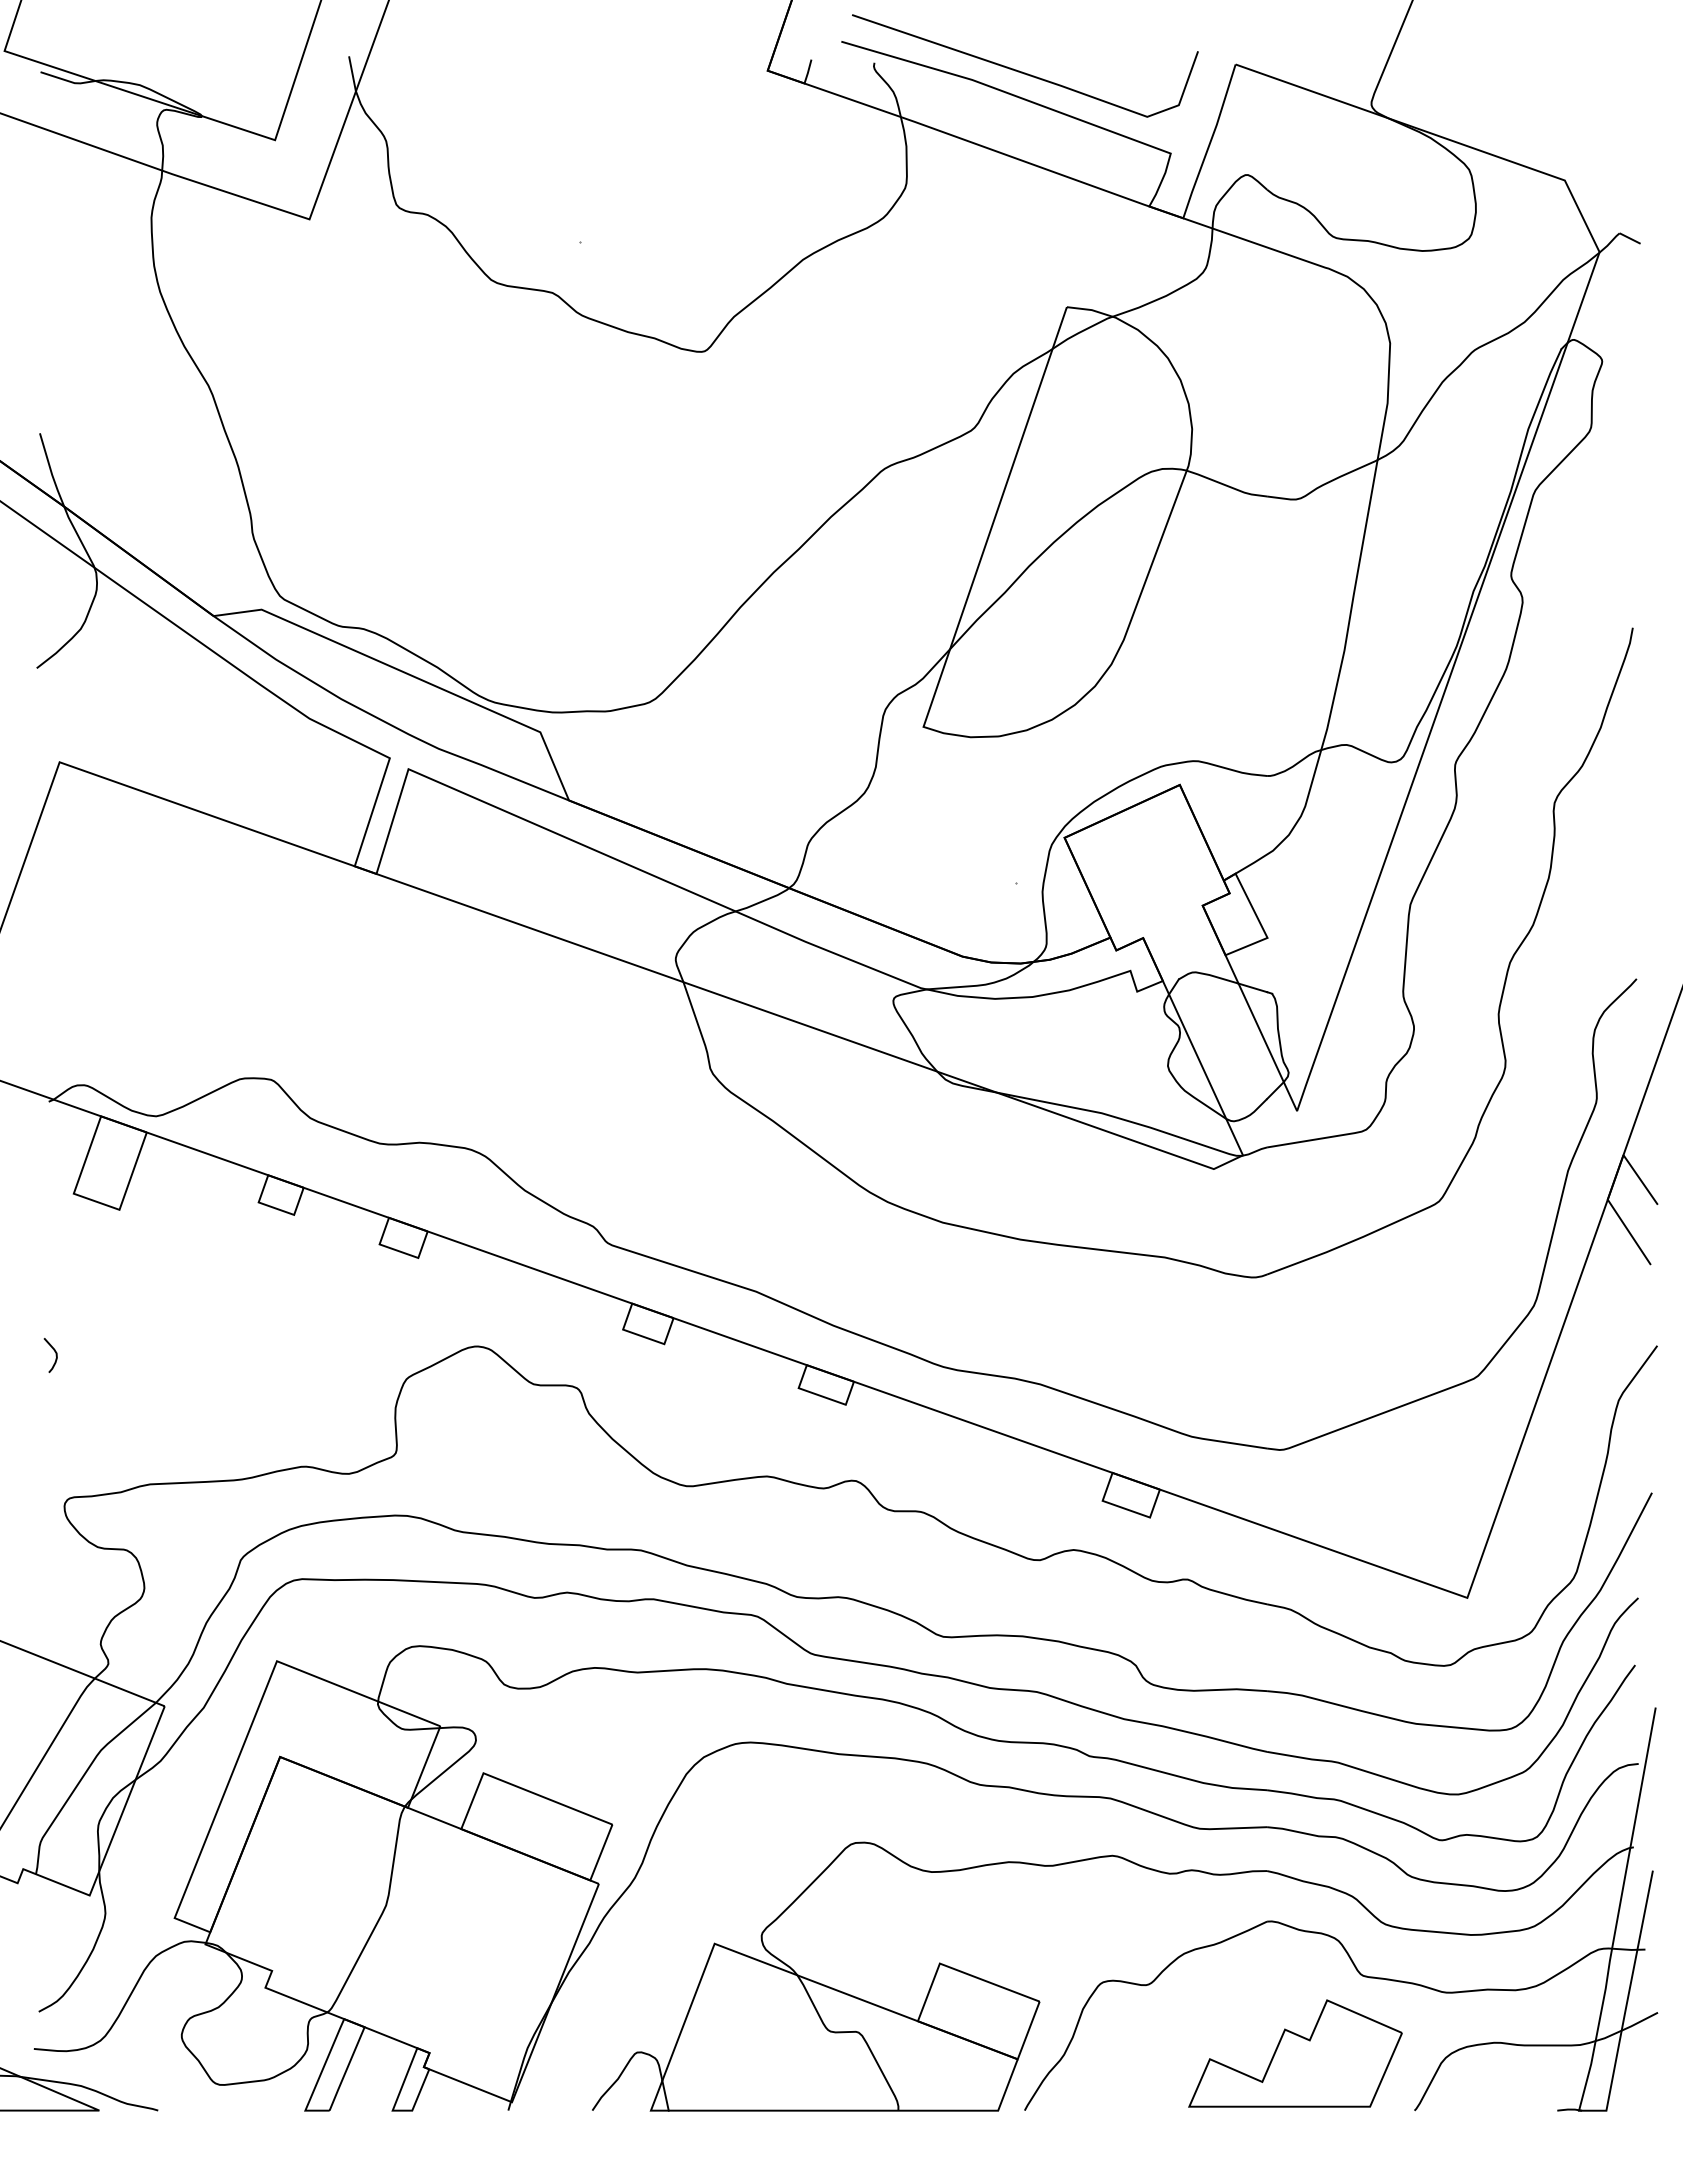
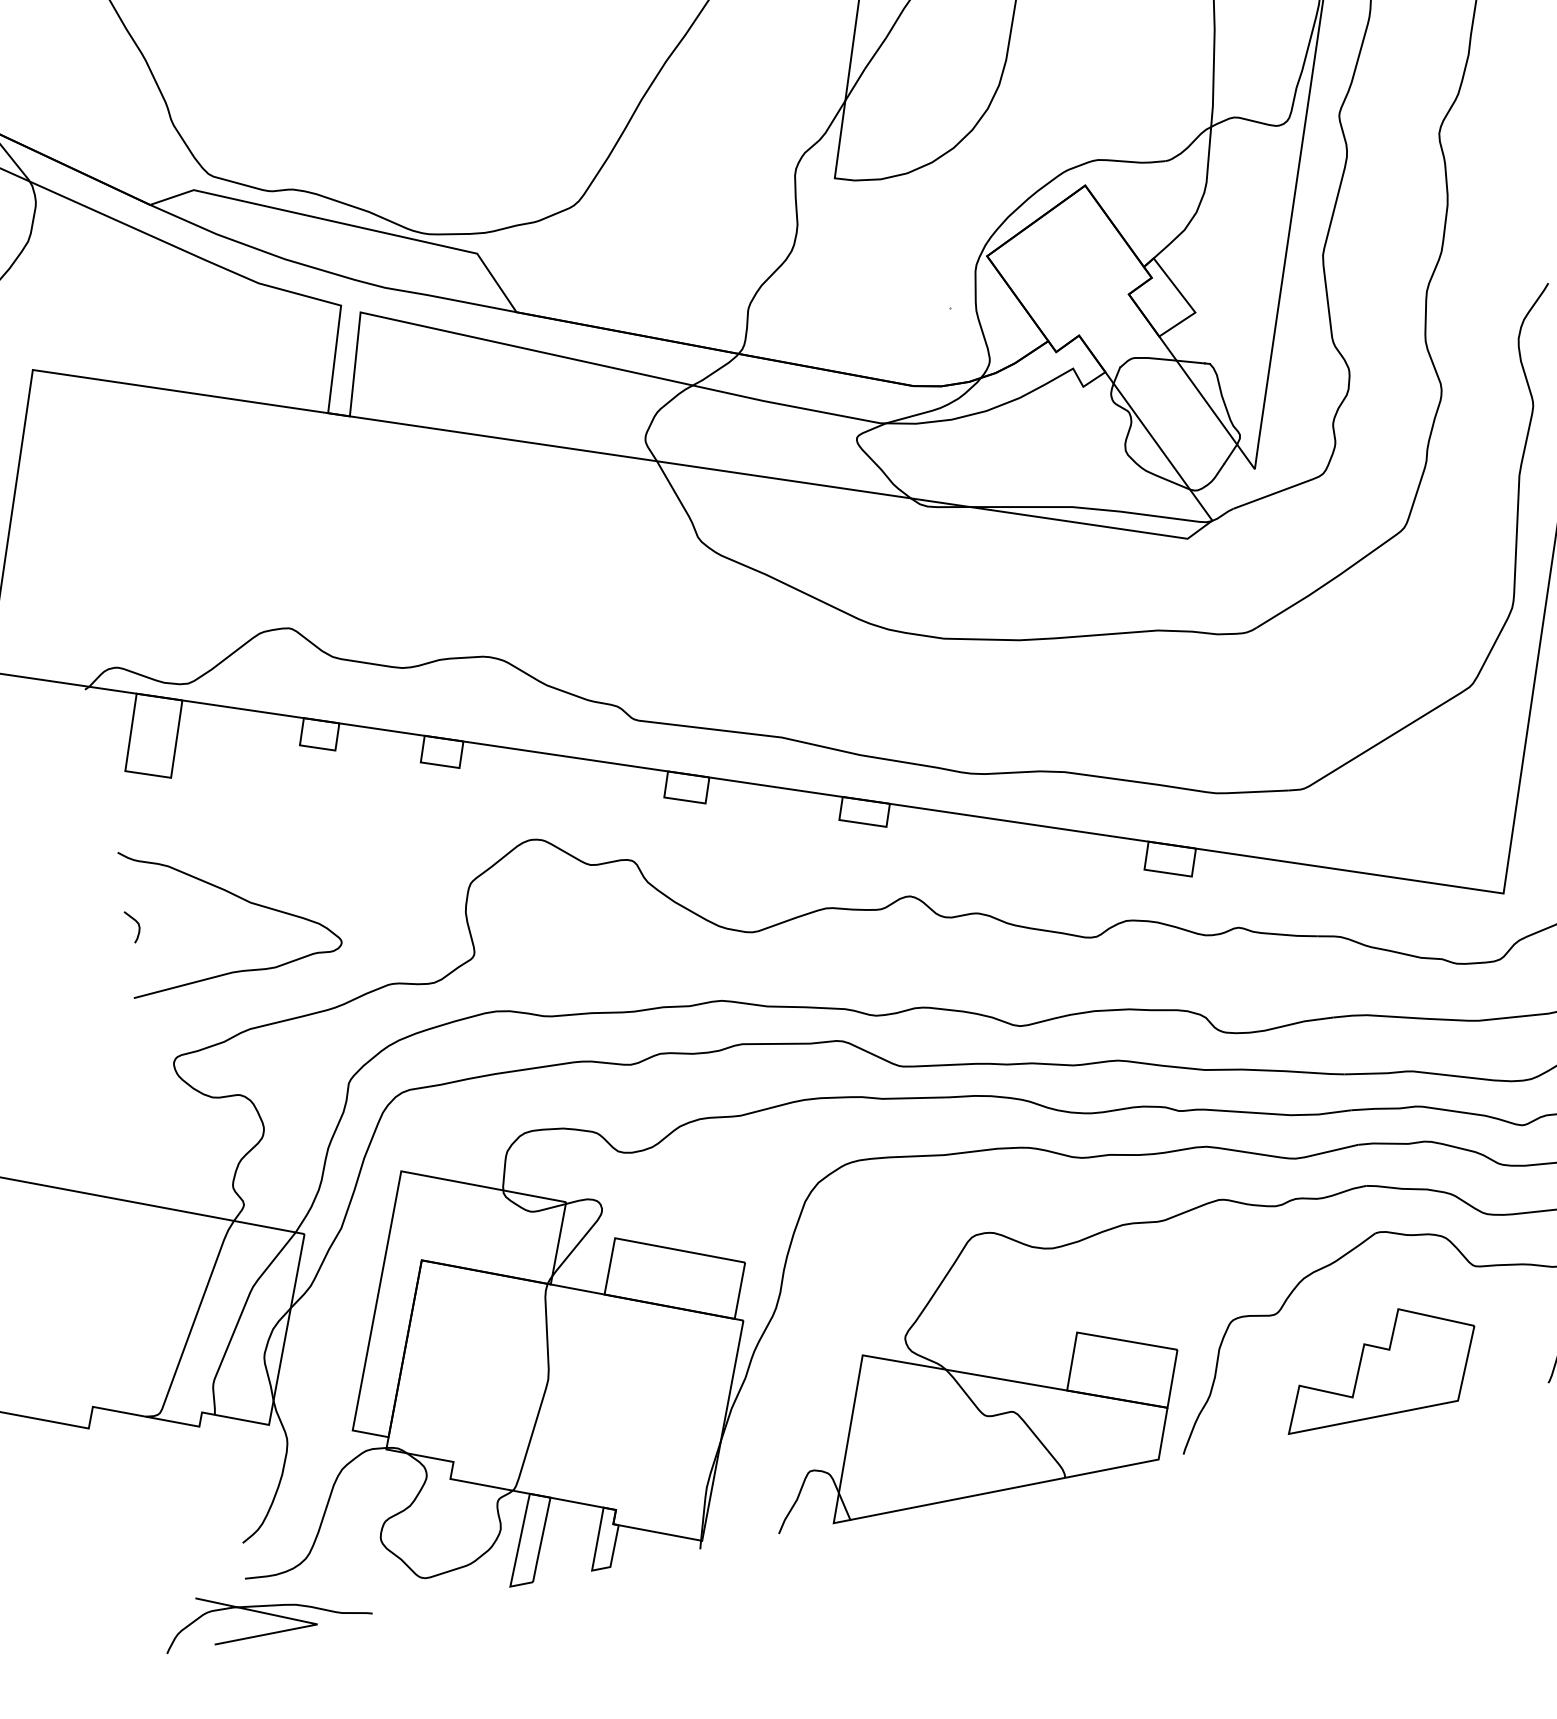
curve: (158, 1342) -> (231, 894), added
part: (1295, 2053) -> (1378, 1364), moved

